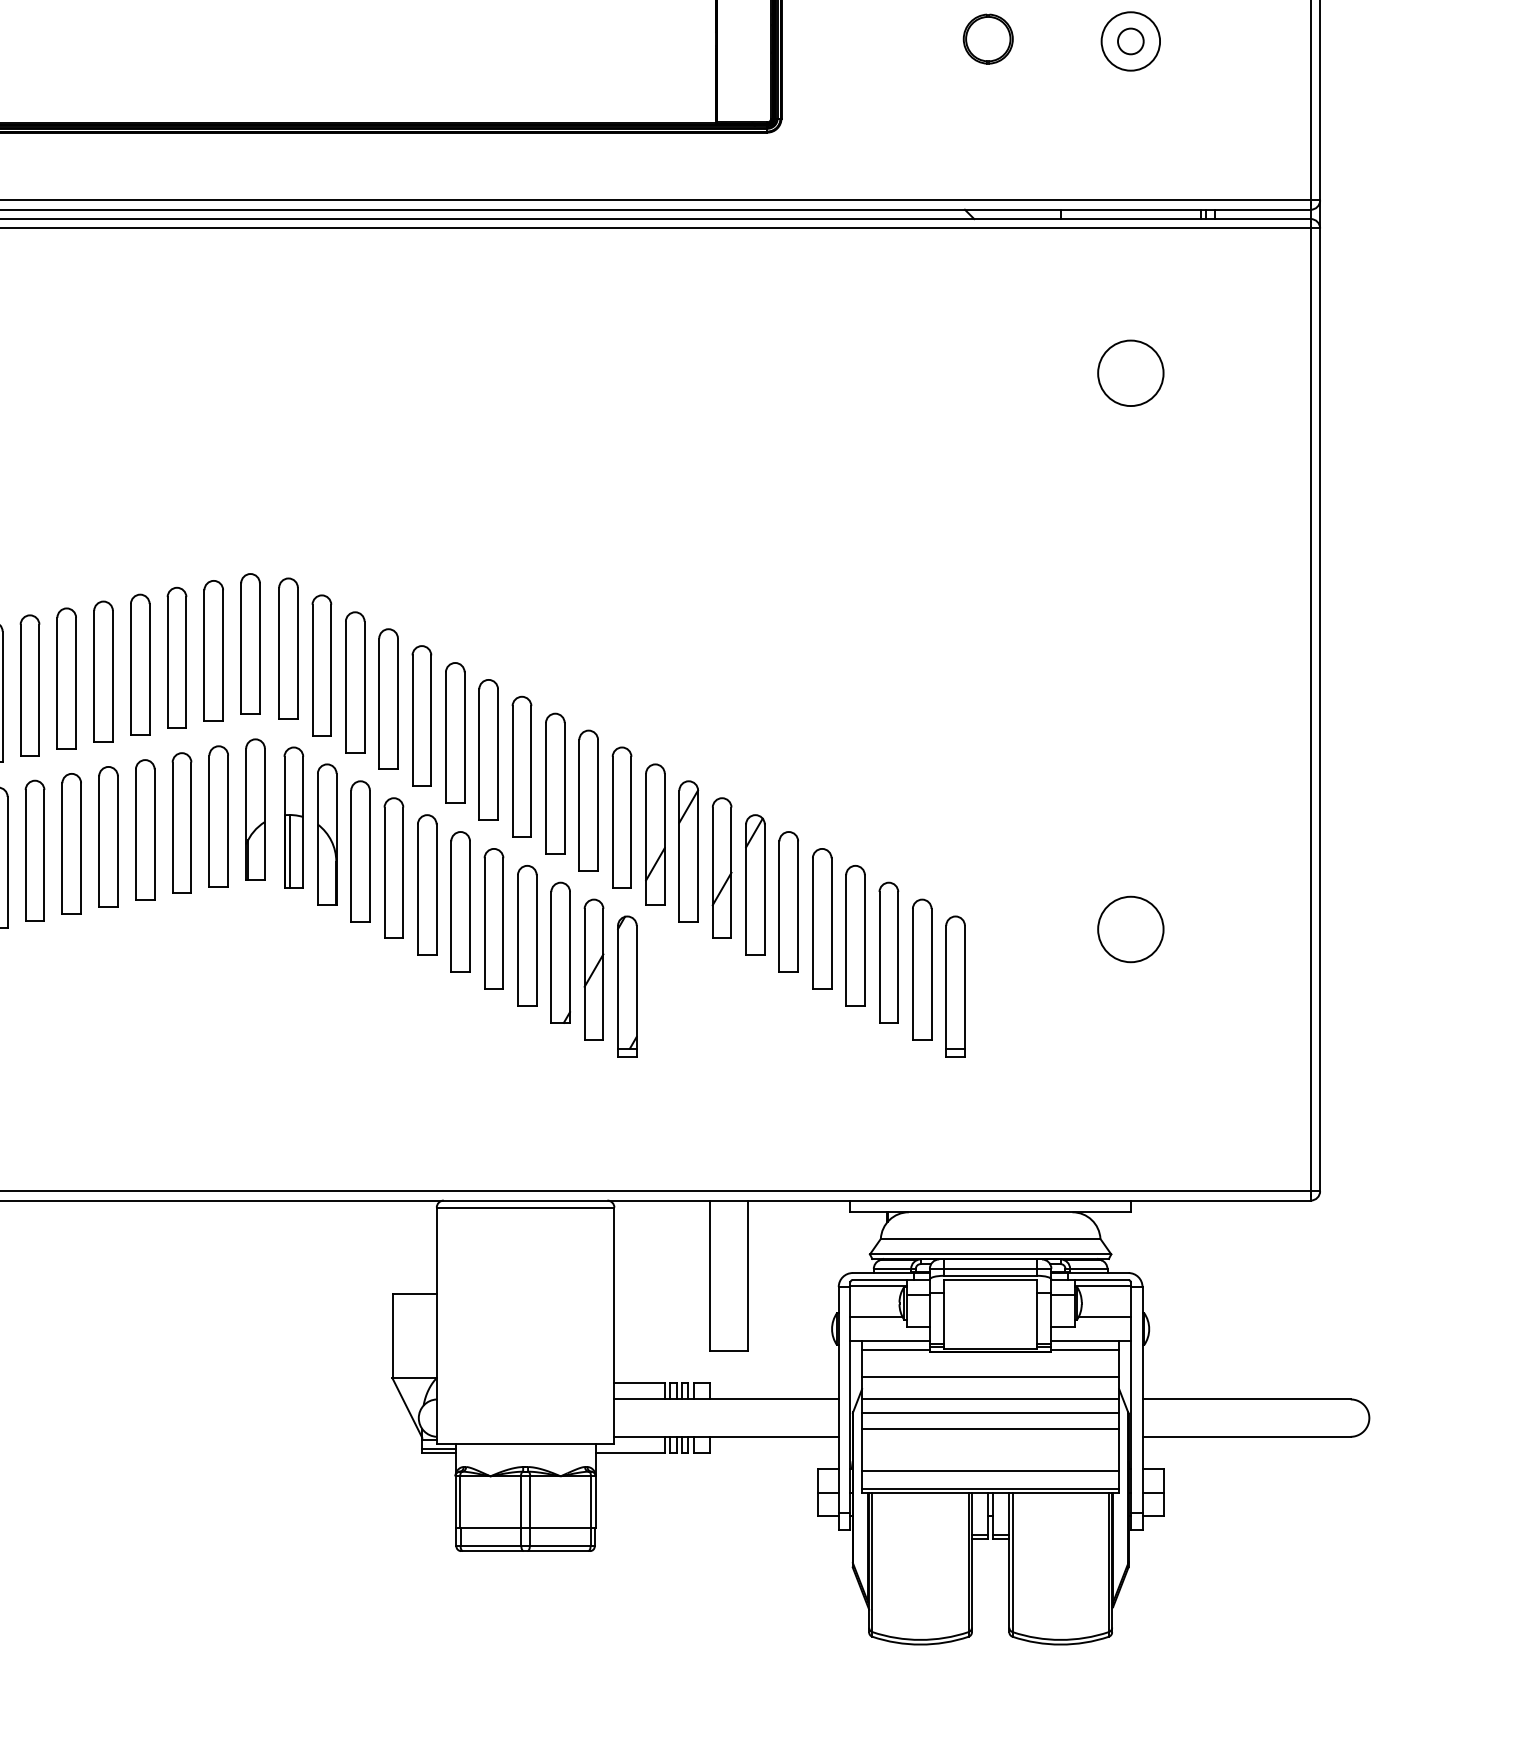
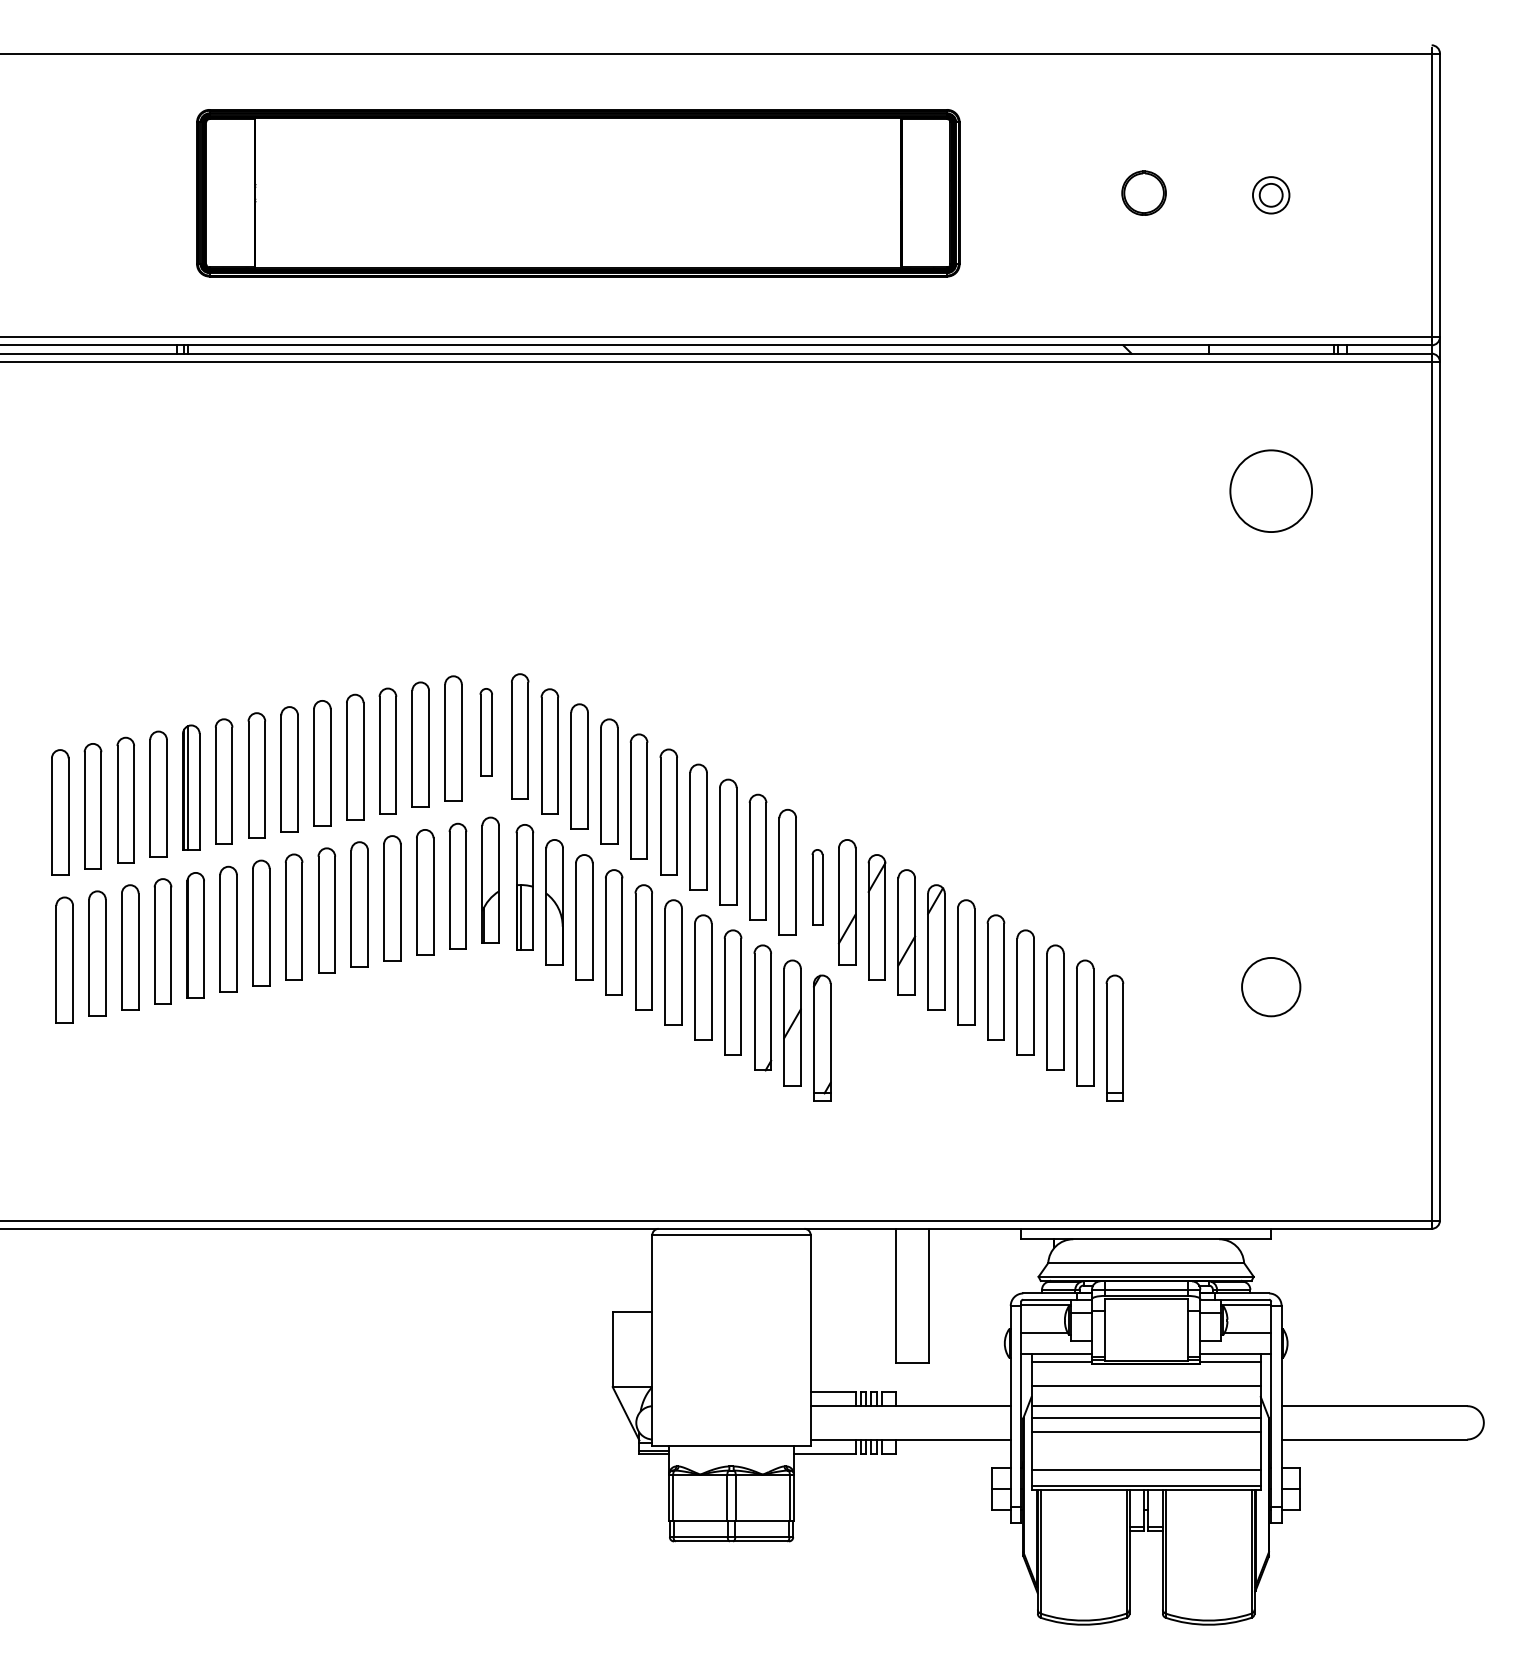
circle: (1131, 41) -> (1271, 195), size x0.7
circle: (1131, 373) -> (1271, 491), size x1.4
part: (250, 643) -> (486, 732), size x0.7
part: (622, 817) -> (817, 887), size x0.6

